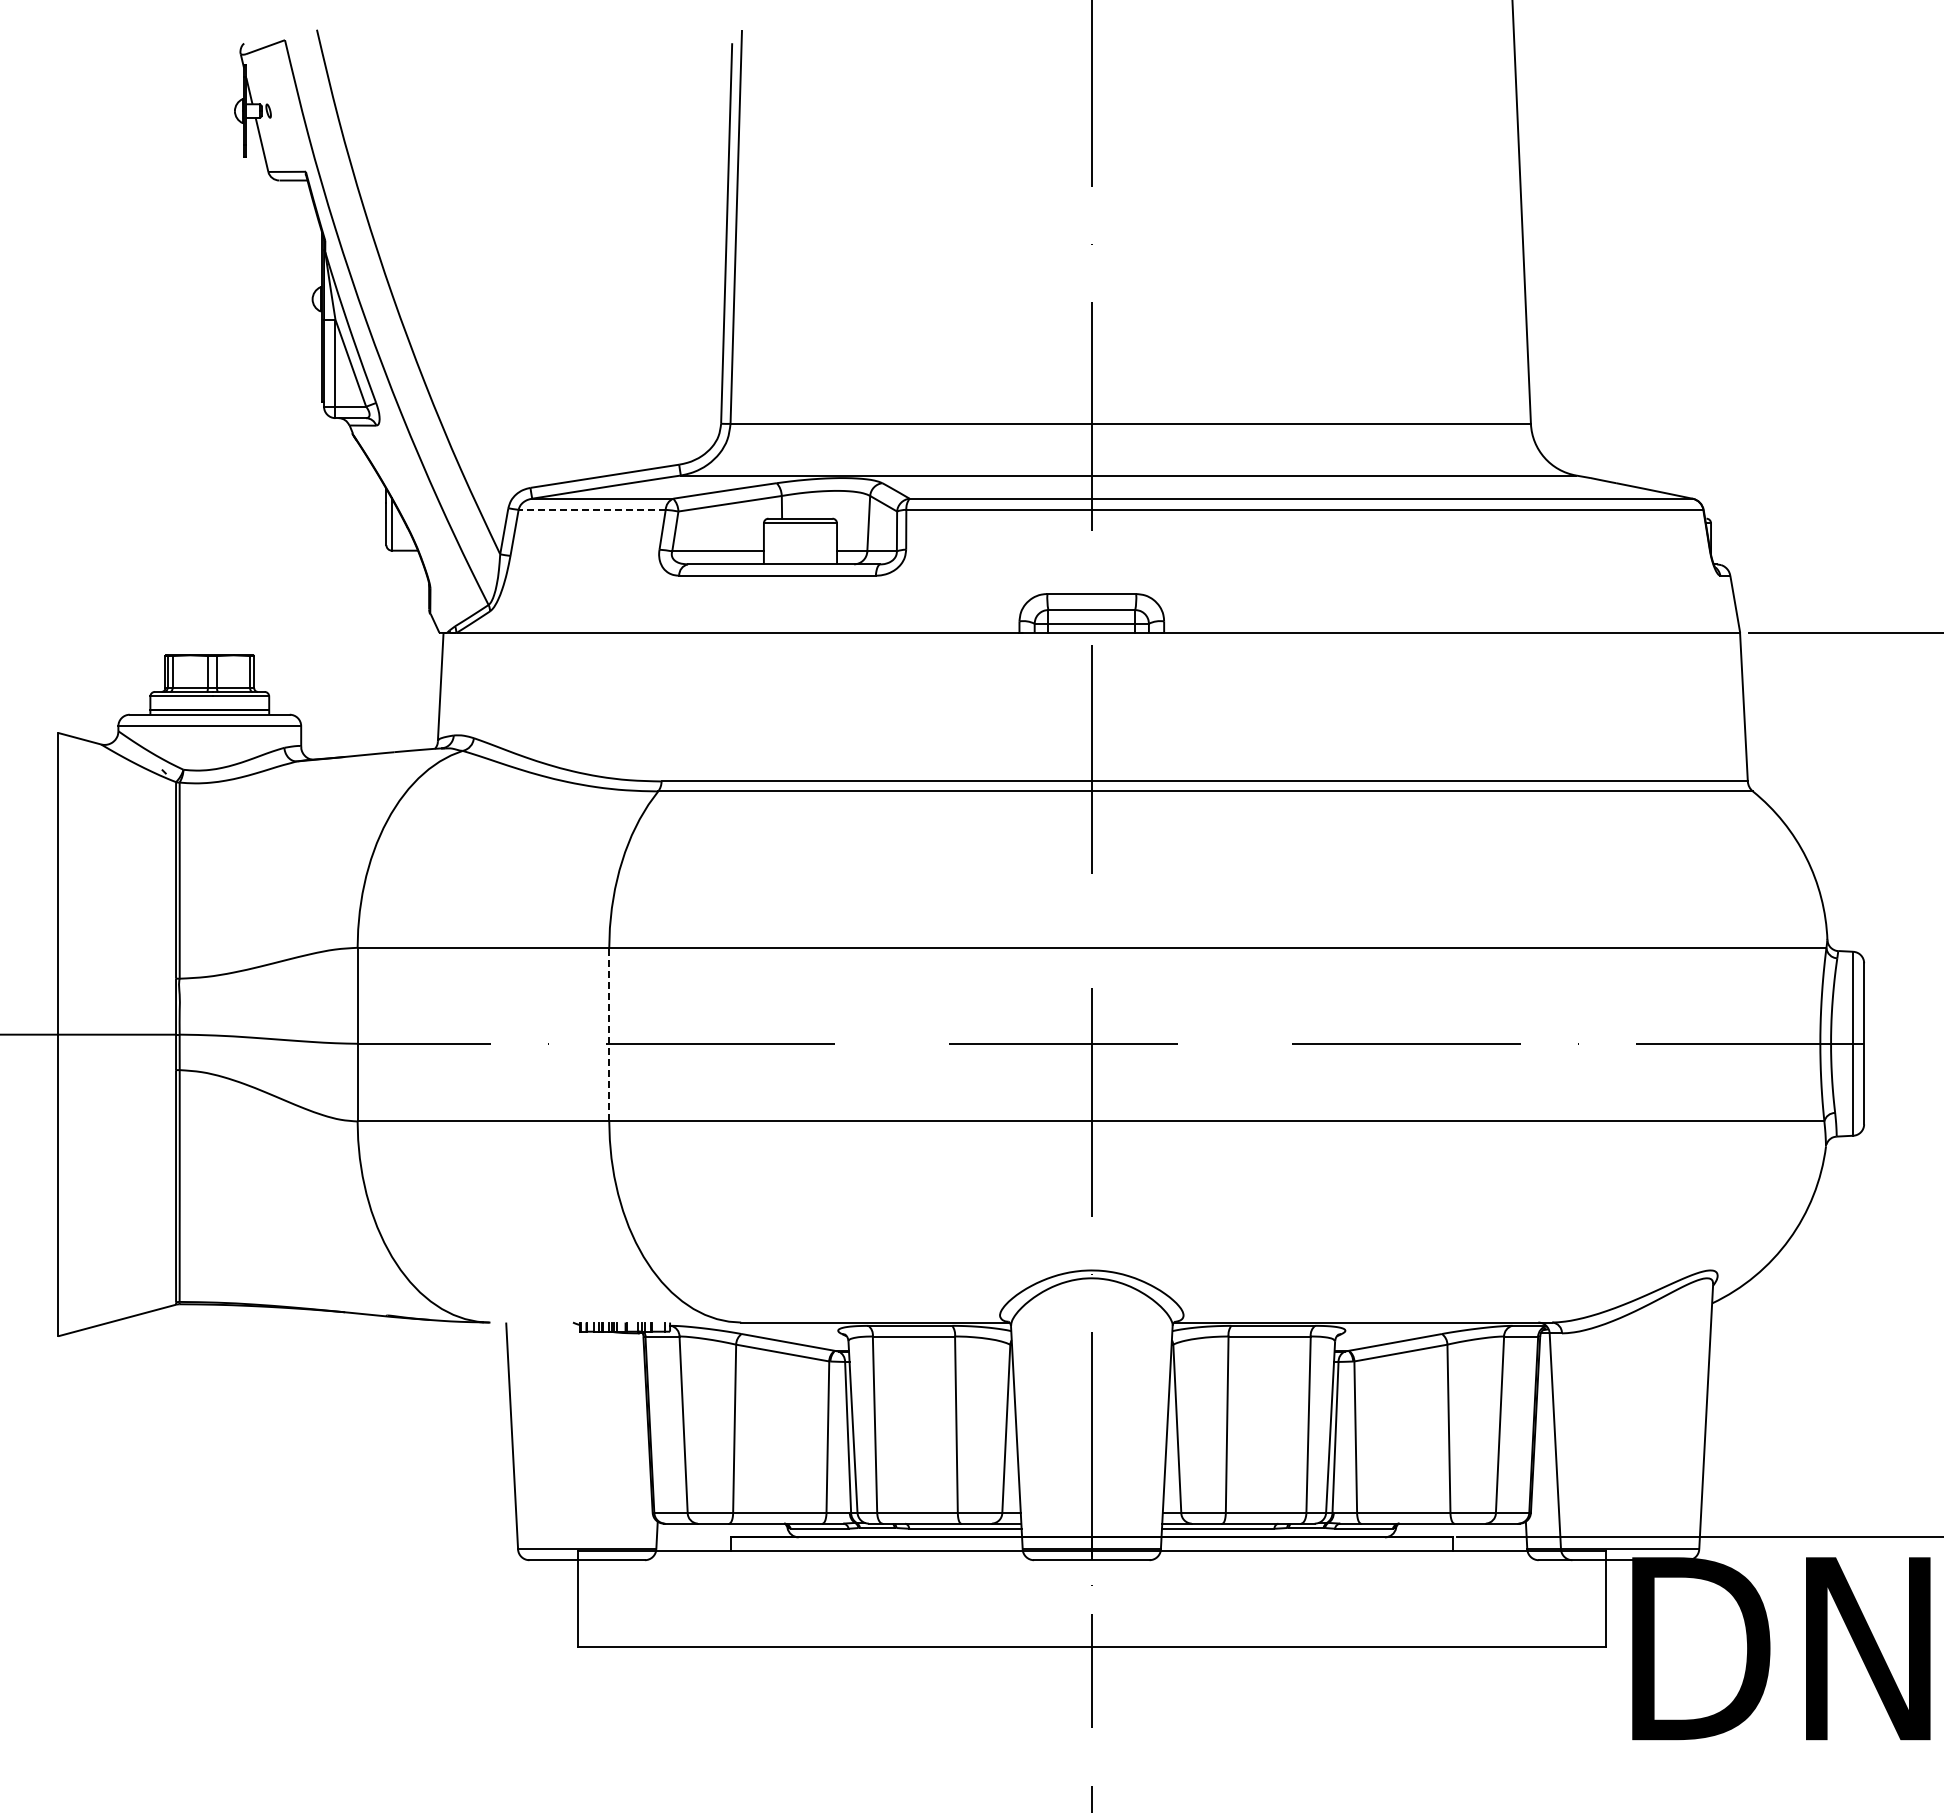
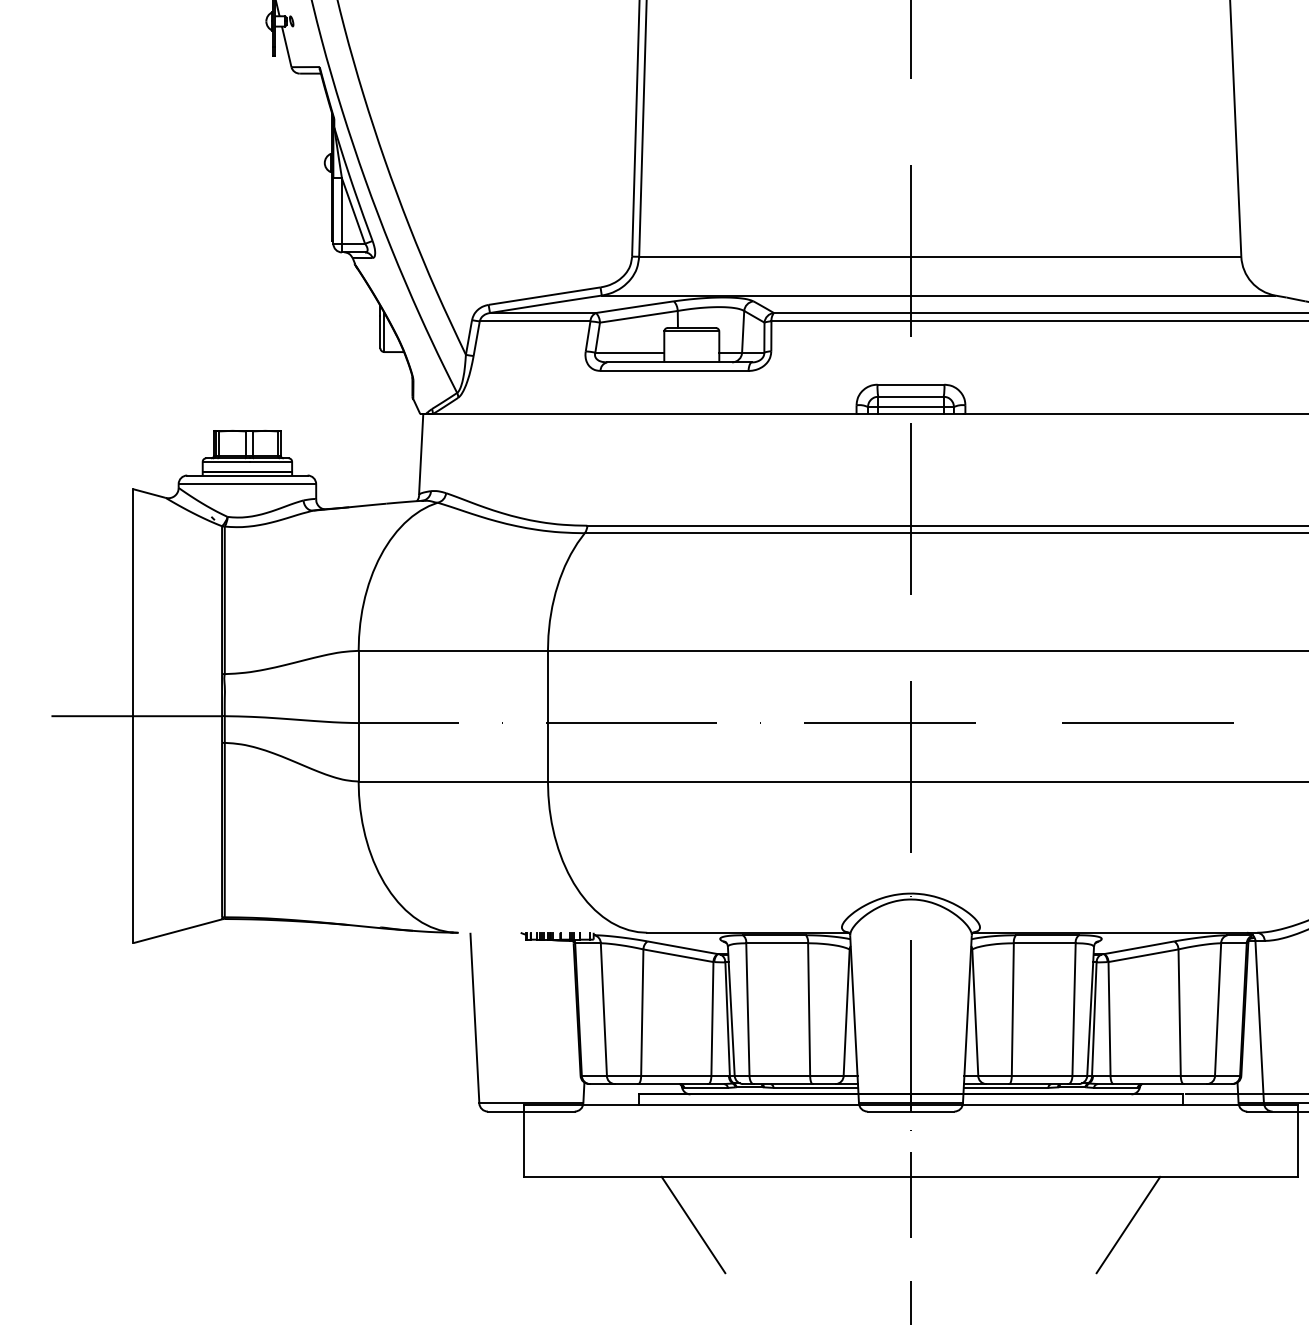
line: (592, 509) -> (535, 321), dashed -> solid
line: (609, 1034) -> (548, 716), dashed -> solid
line: (802, 1710) -> (693, 1224), added
line: (1380, 1710) -> (1128, 1224), added

